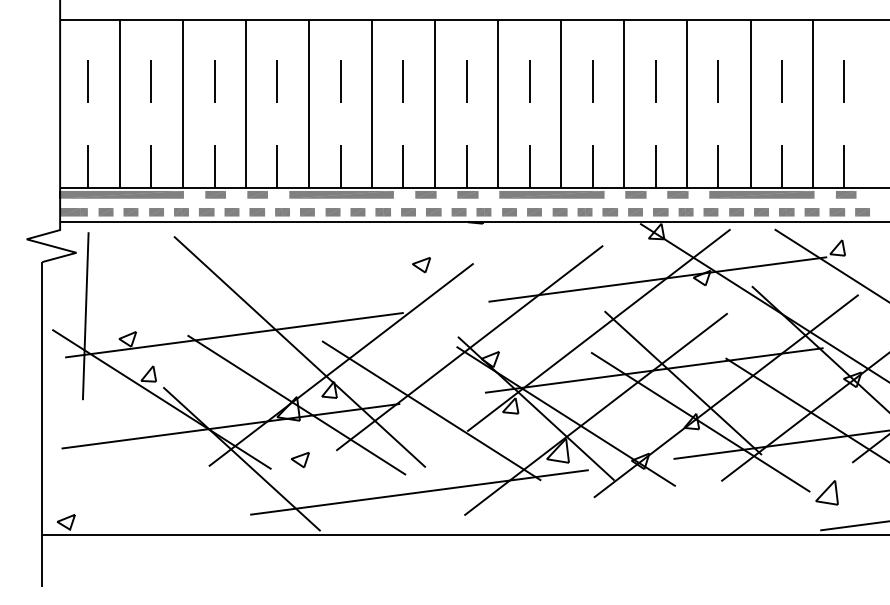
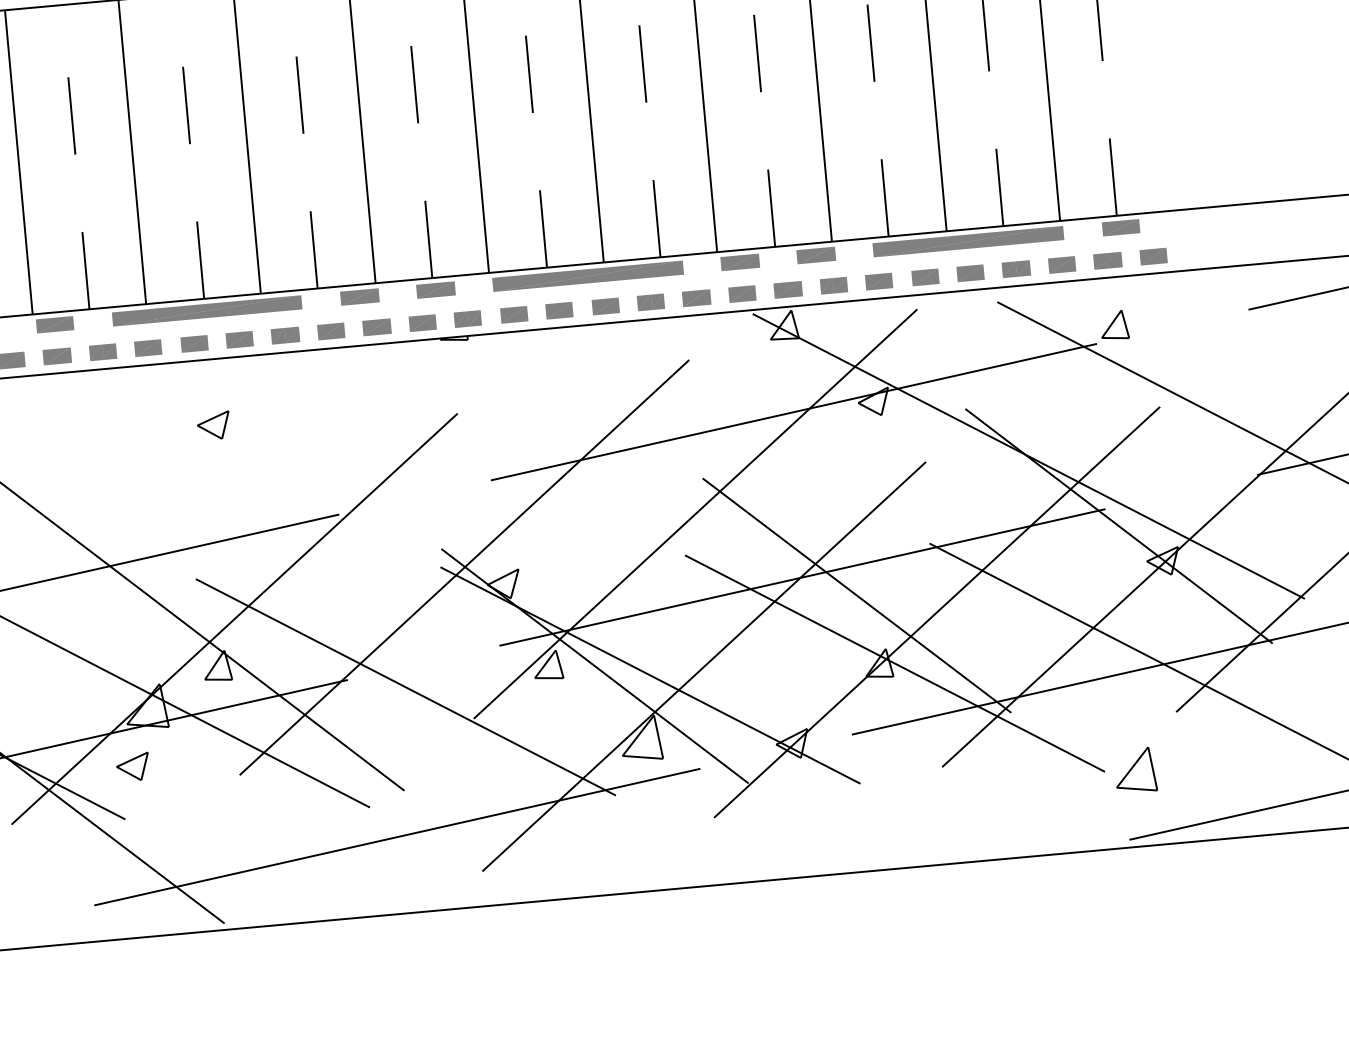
part: (421, 265) -> (213, 426), moved
part: (300, 459) -> (133, 766), moved

